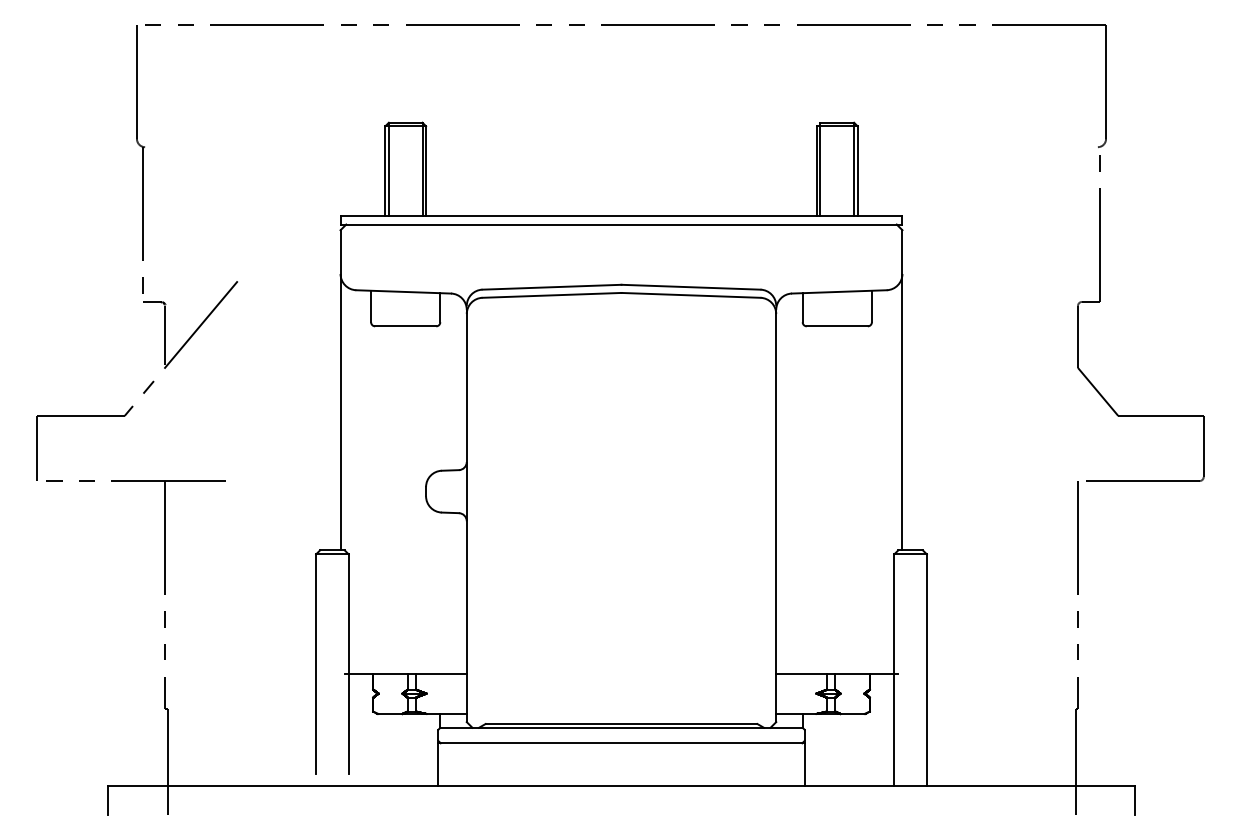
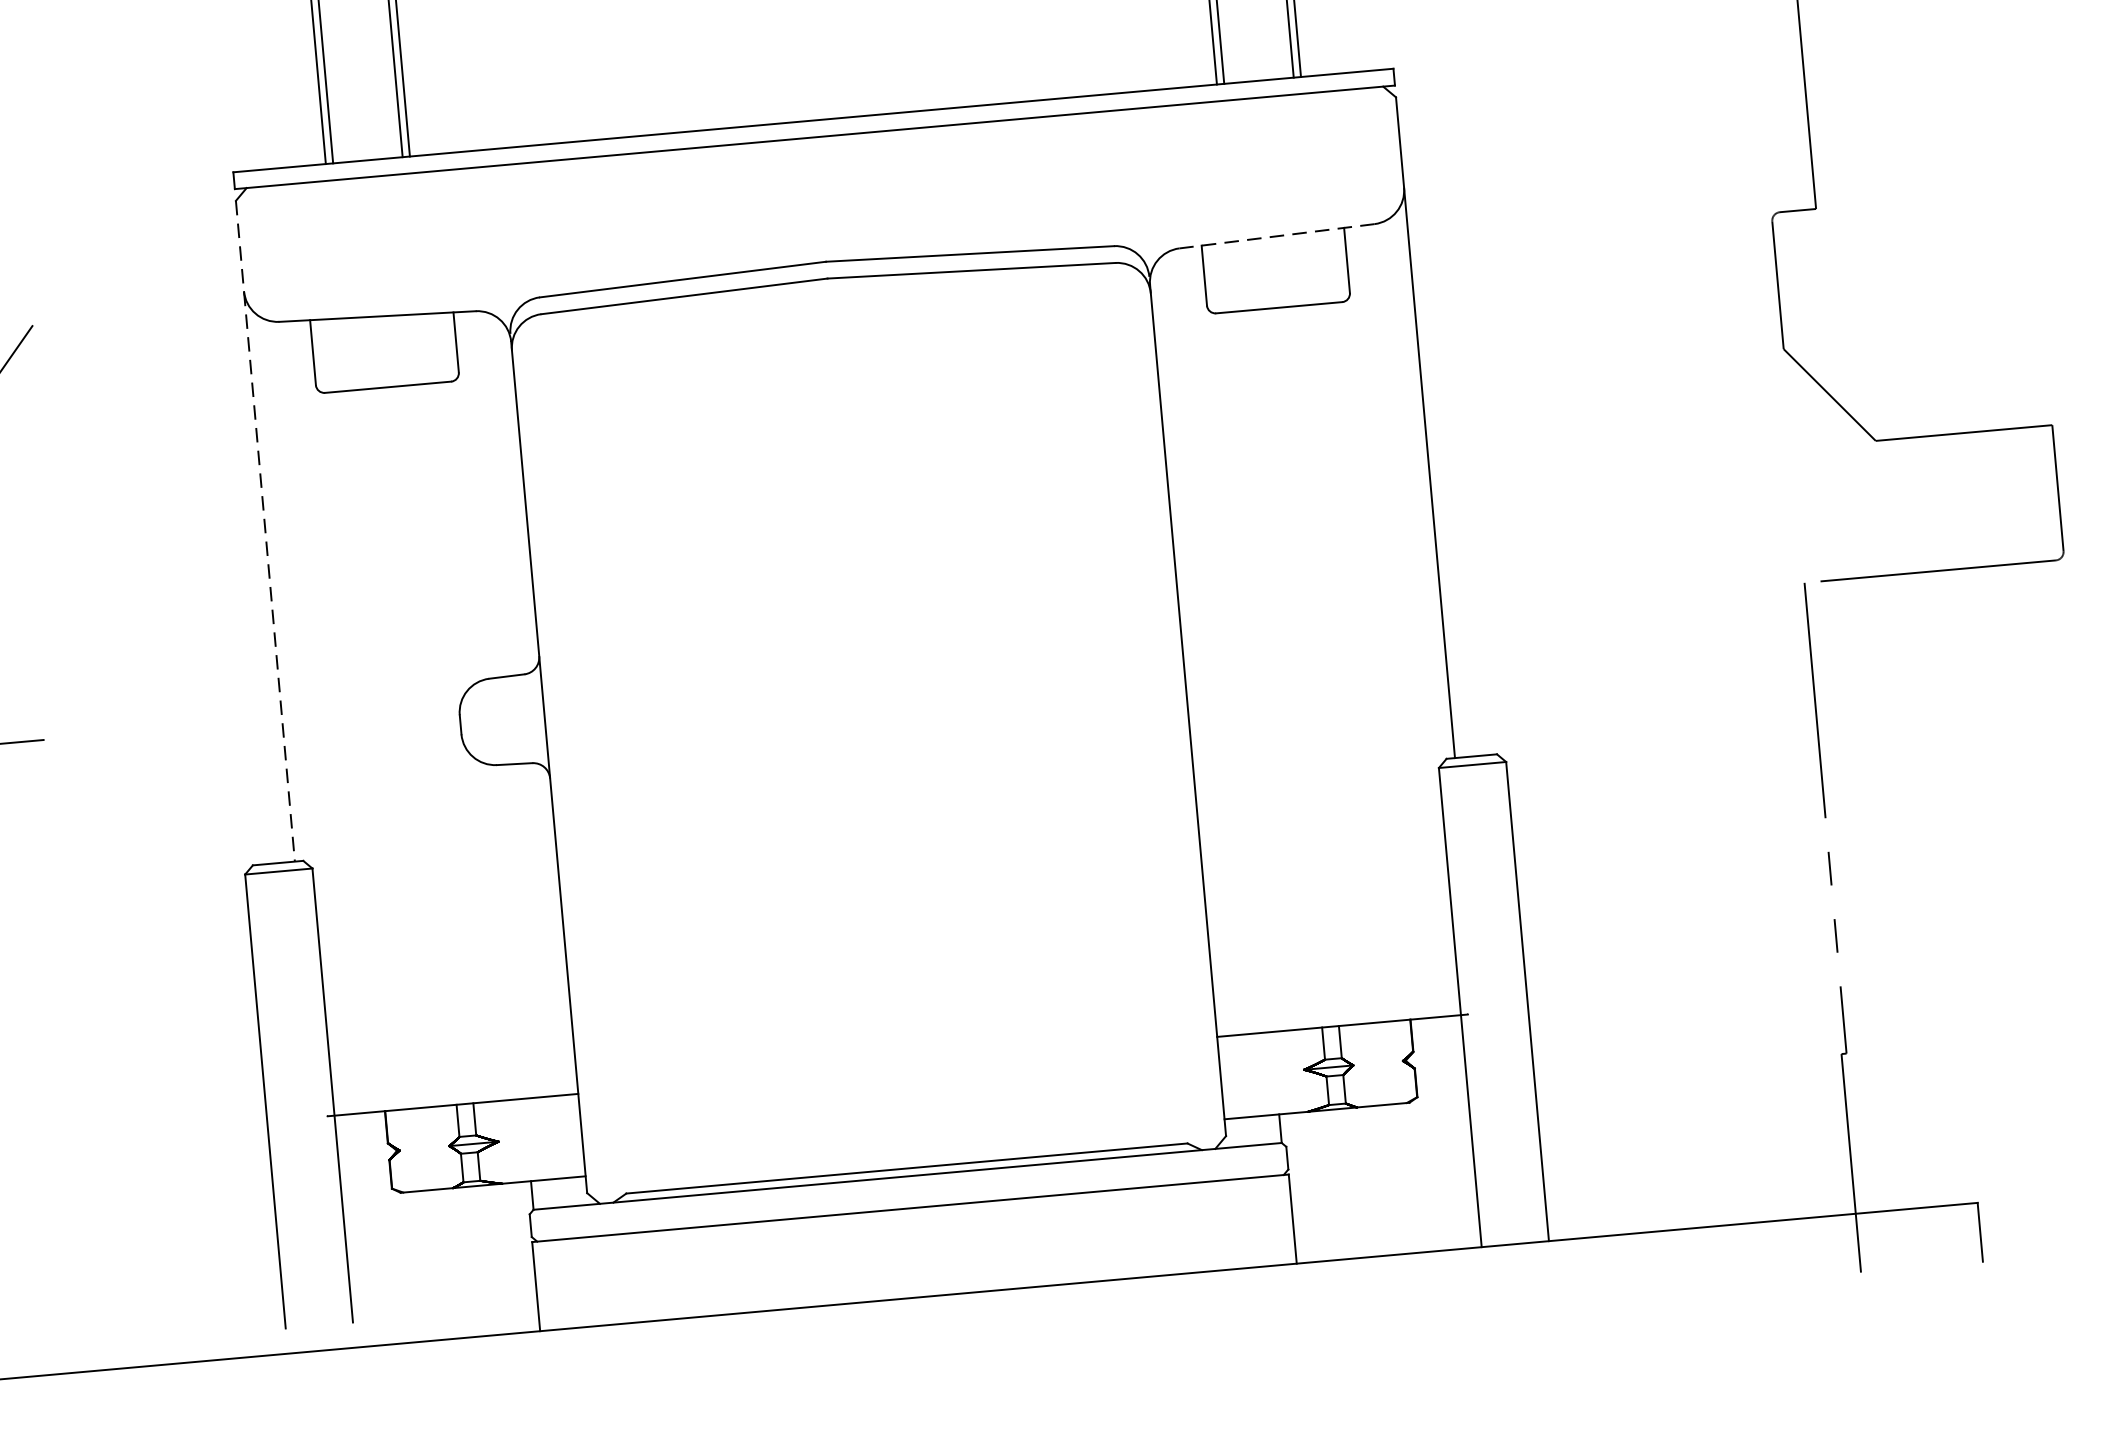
line: (838, 291) -> (1275, 235), solid -> dashed
line: (340, 390) -> (265, 531), solid -> dashed

